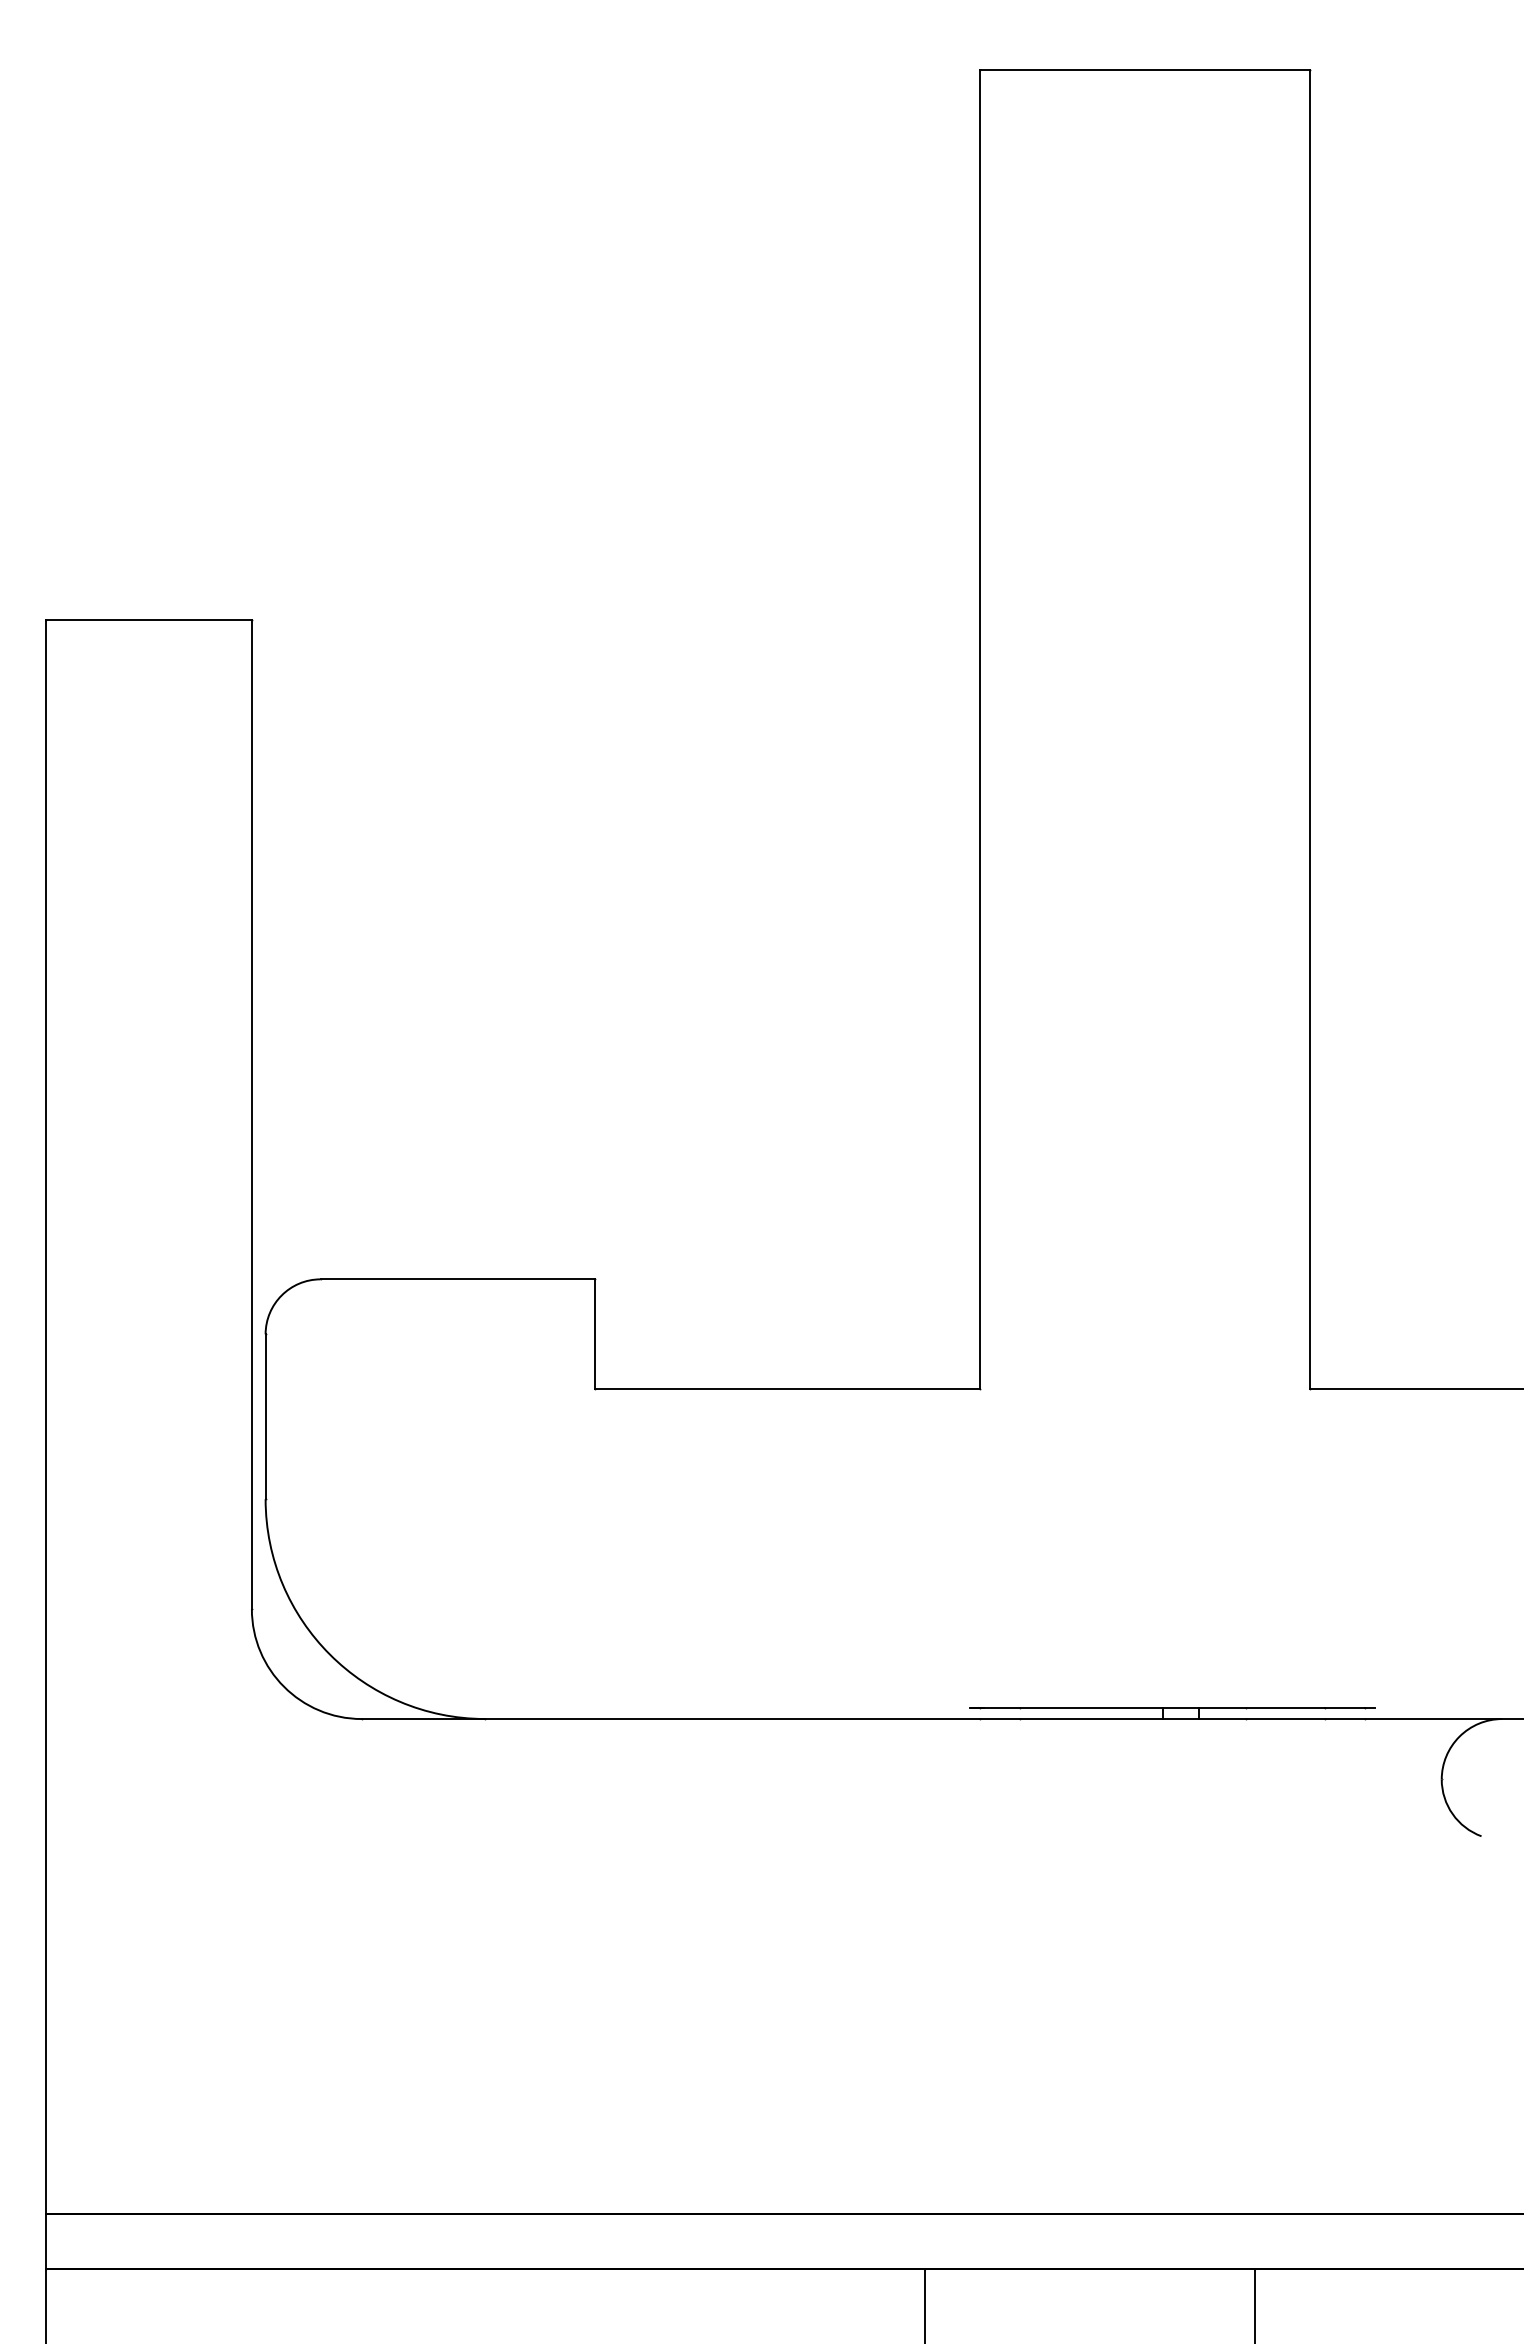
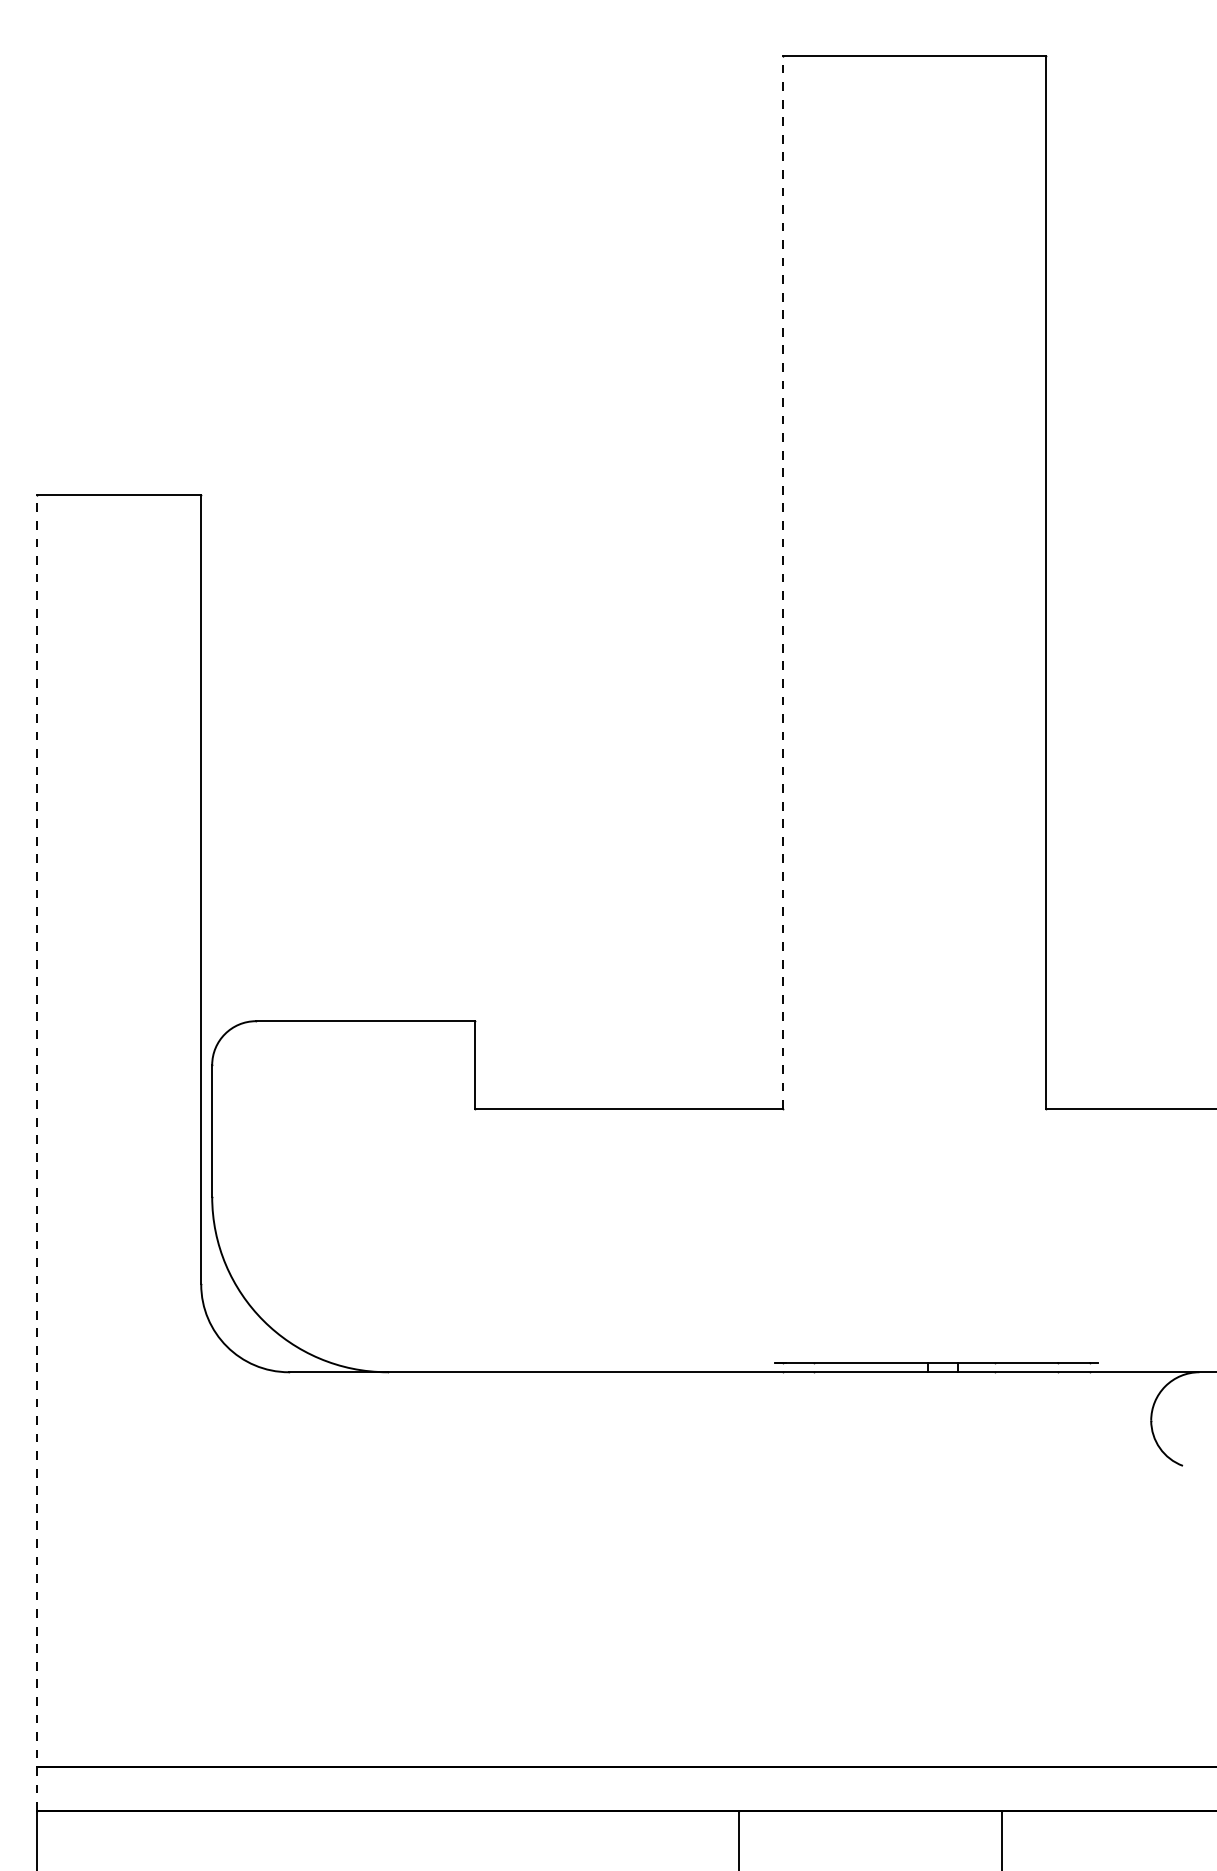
line: (980, 729) -> (782, 582), solid -> dashed
line: (45, 1443) -> (36, 1152), solid -> dashed

